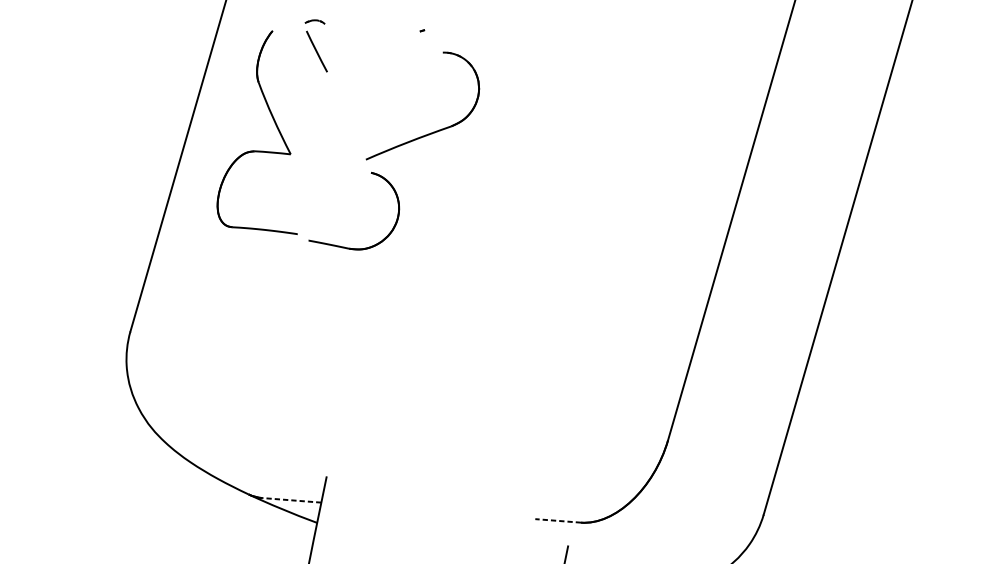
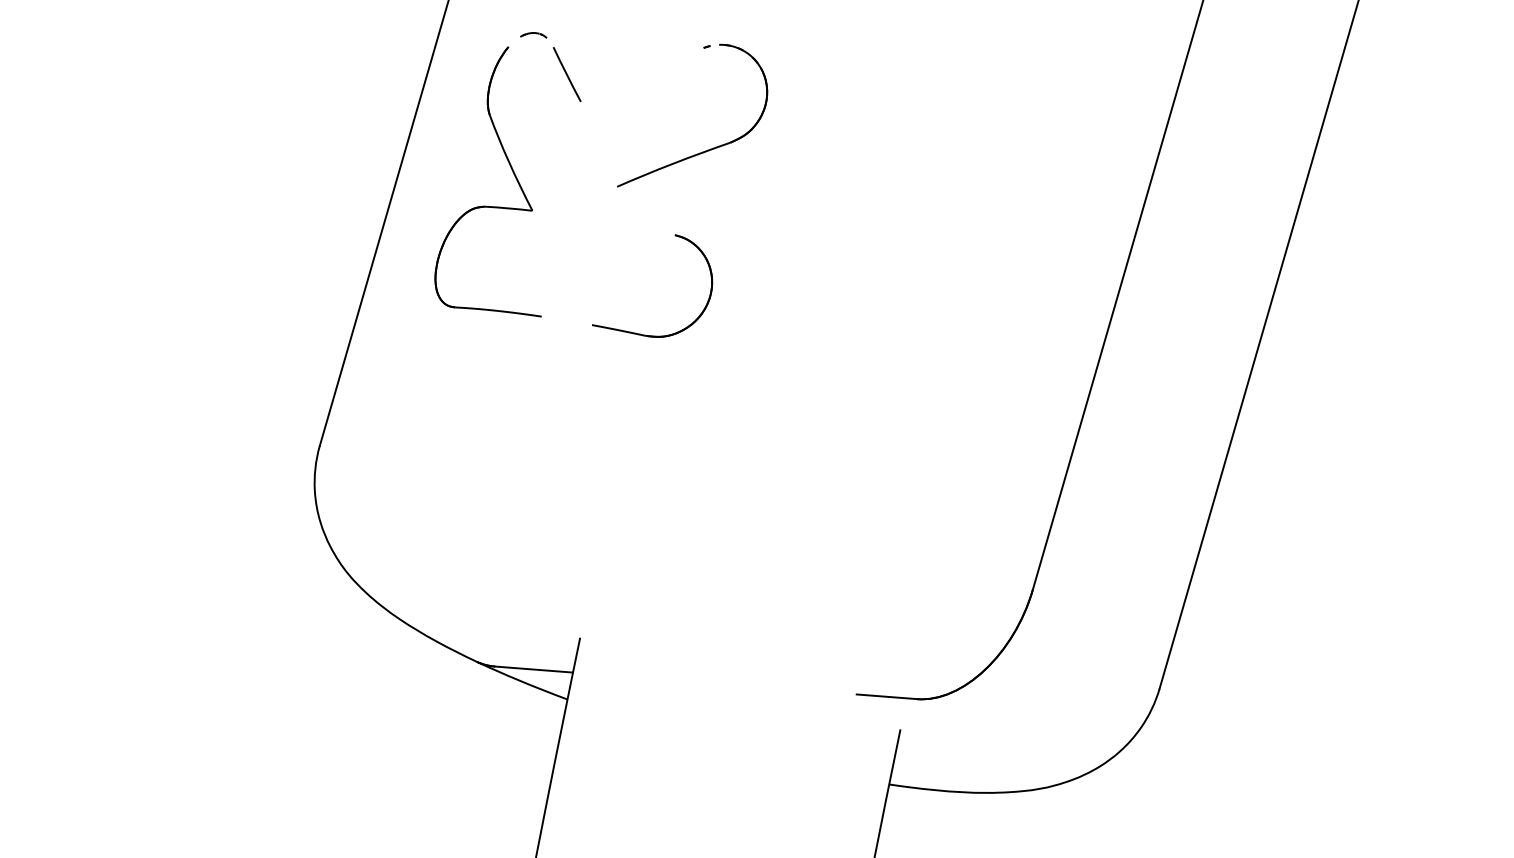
part: (314, 22) -> (533, 35), moved
part: (434, 131) -> (707, 149), moved
part: (345, 246) -> (640, 333), moved
line: (291, 500) -> (533, 669), dashed -> solid
line: (557, 520) -> (886, 696), dashed -> solid

